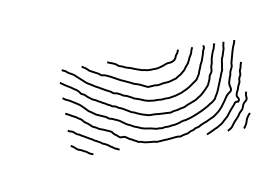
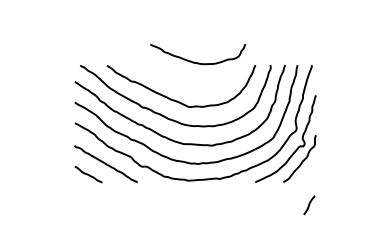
curve: (145, 69) -> (198, 62), moved
curve: (247, 120) -> (309, 205), moved

